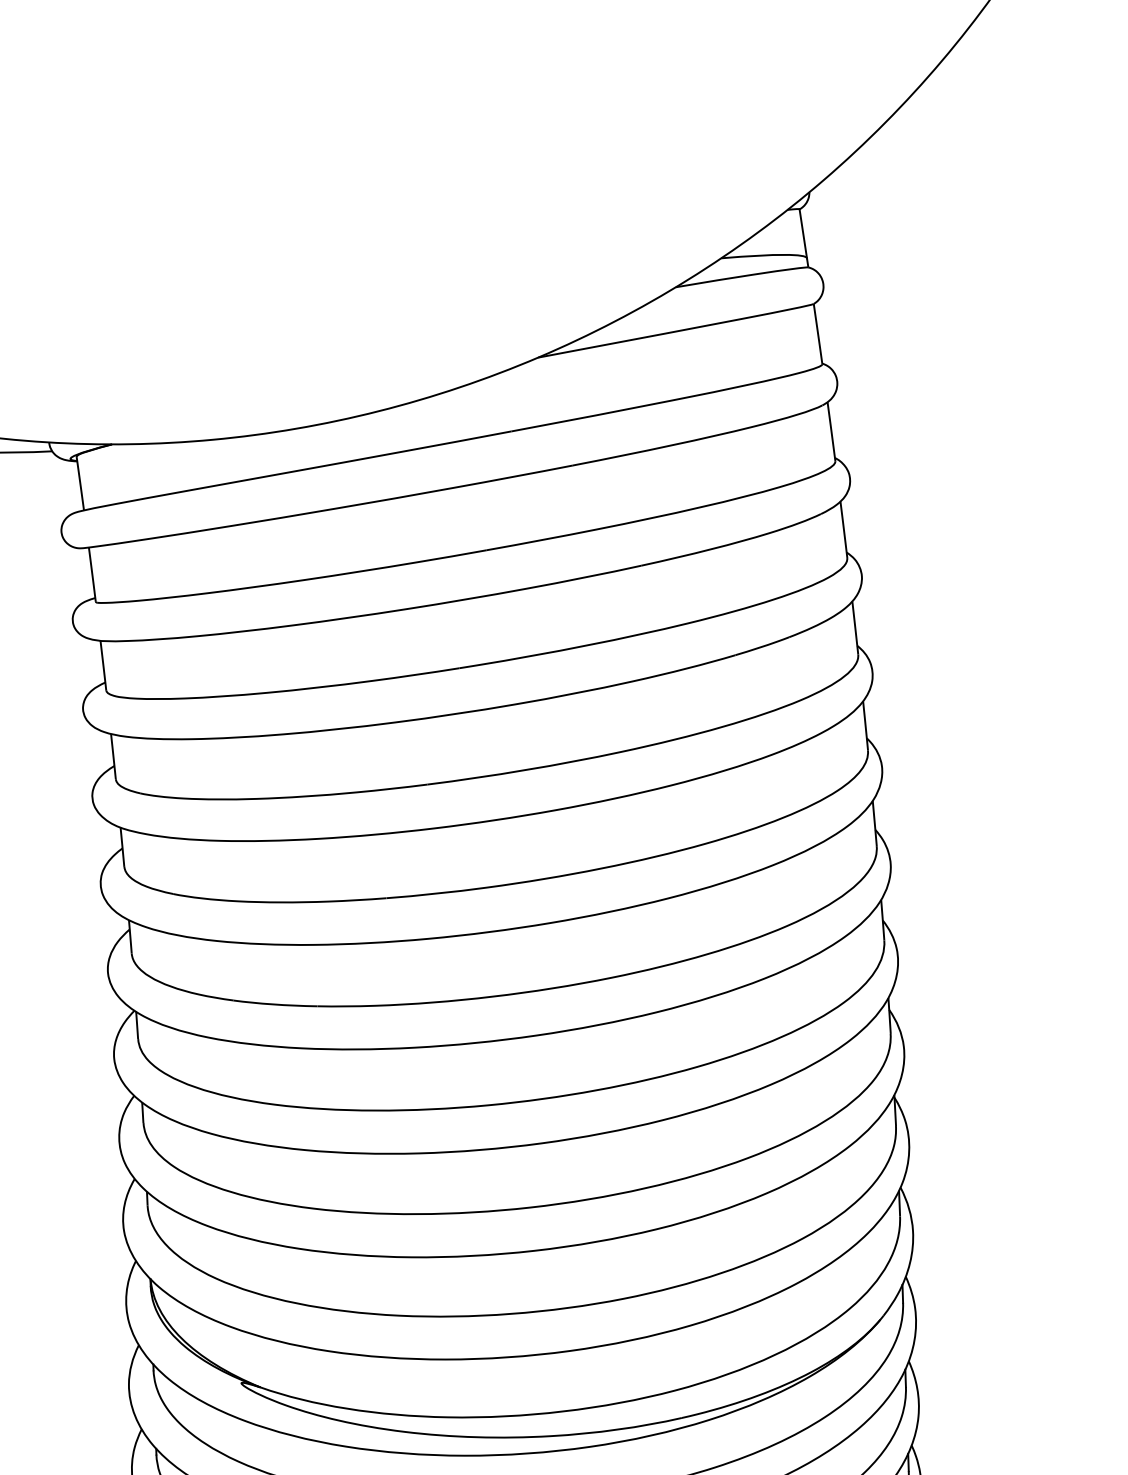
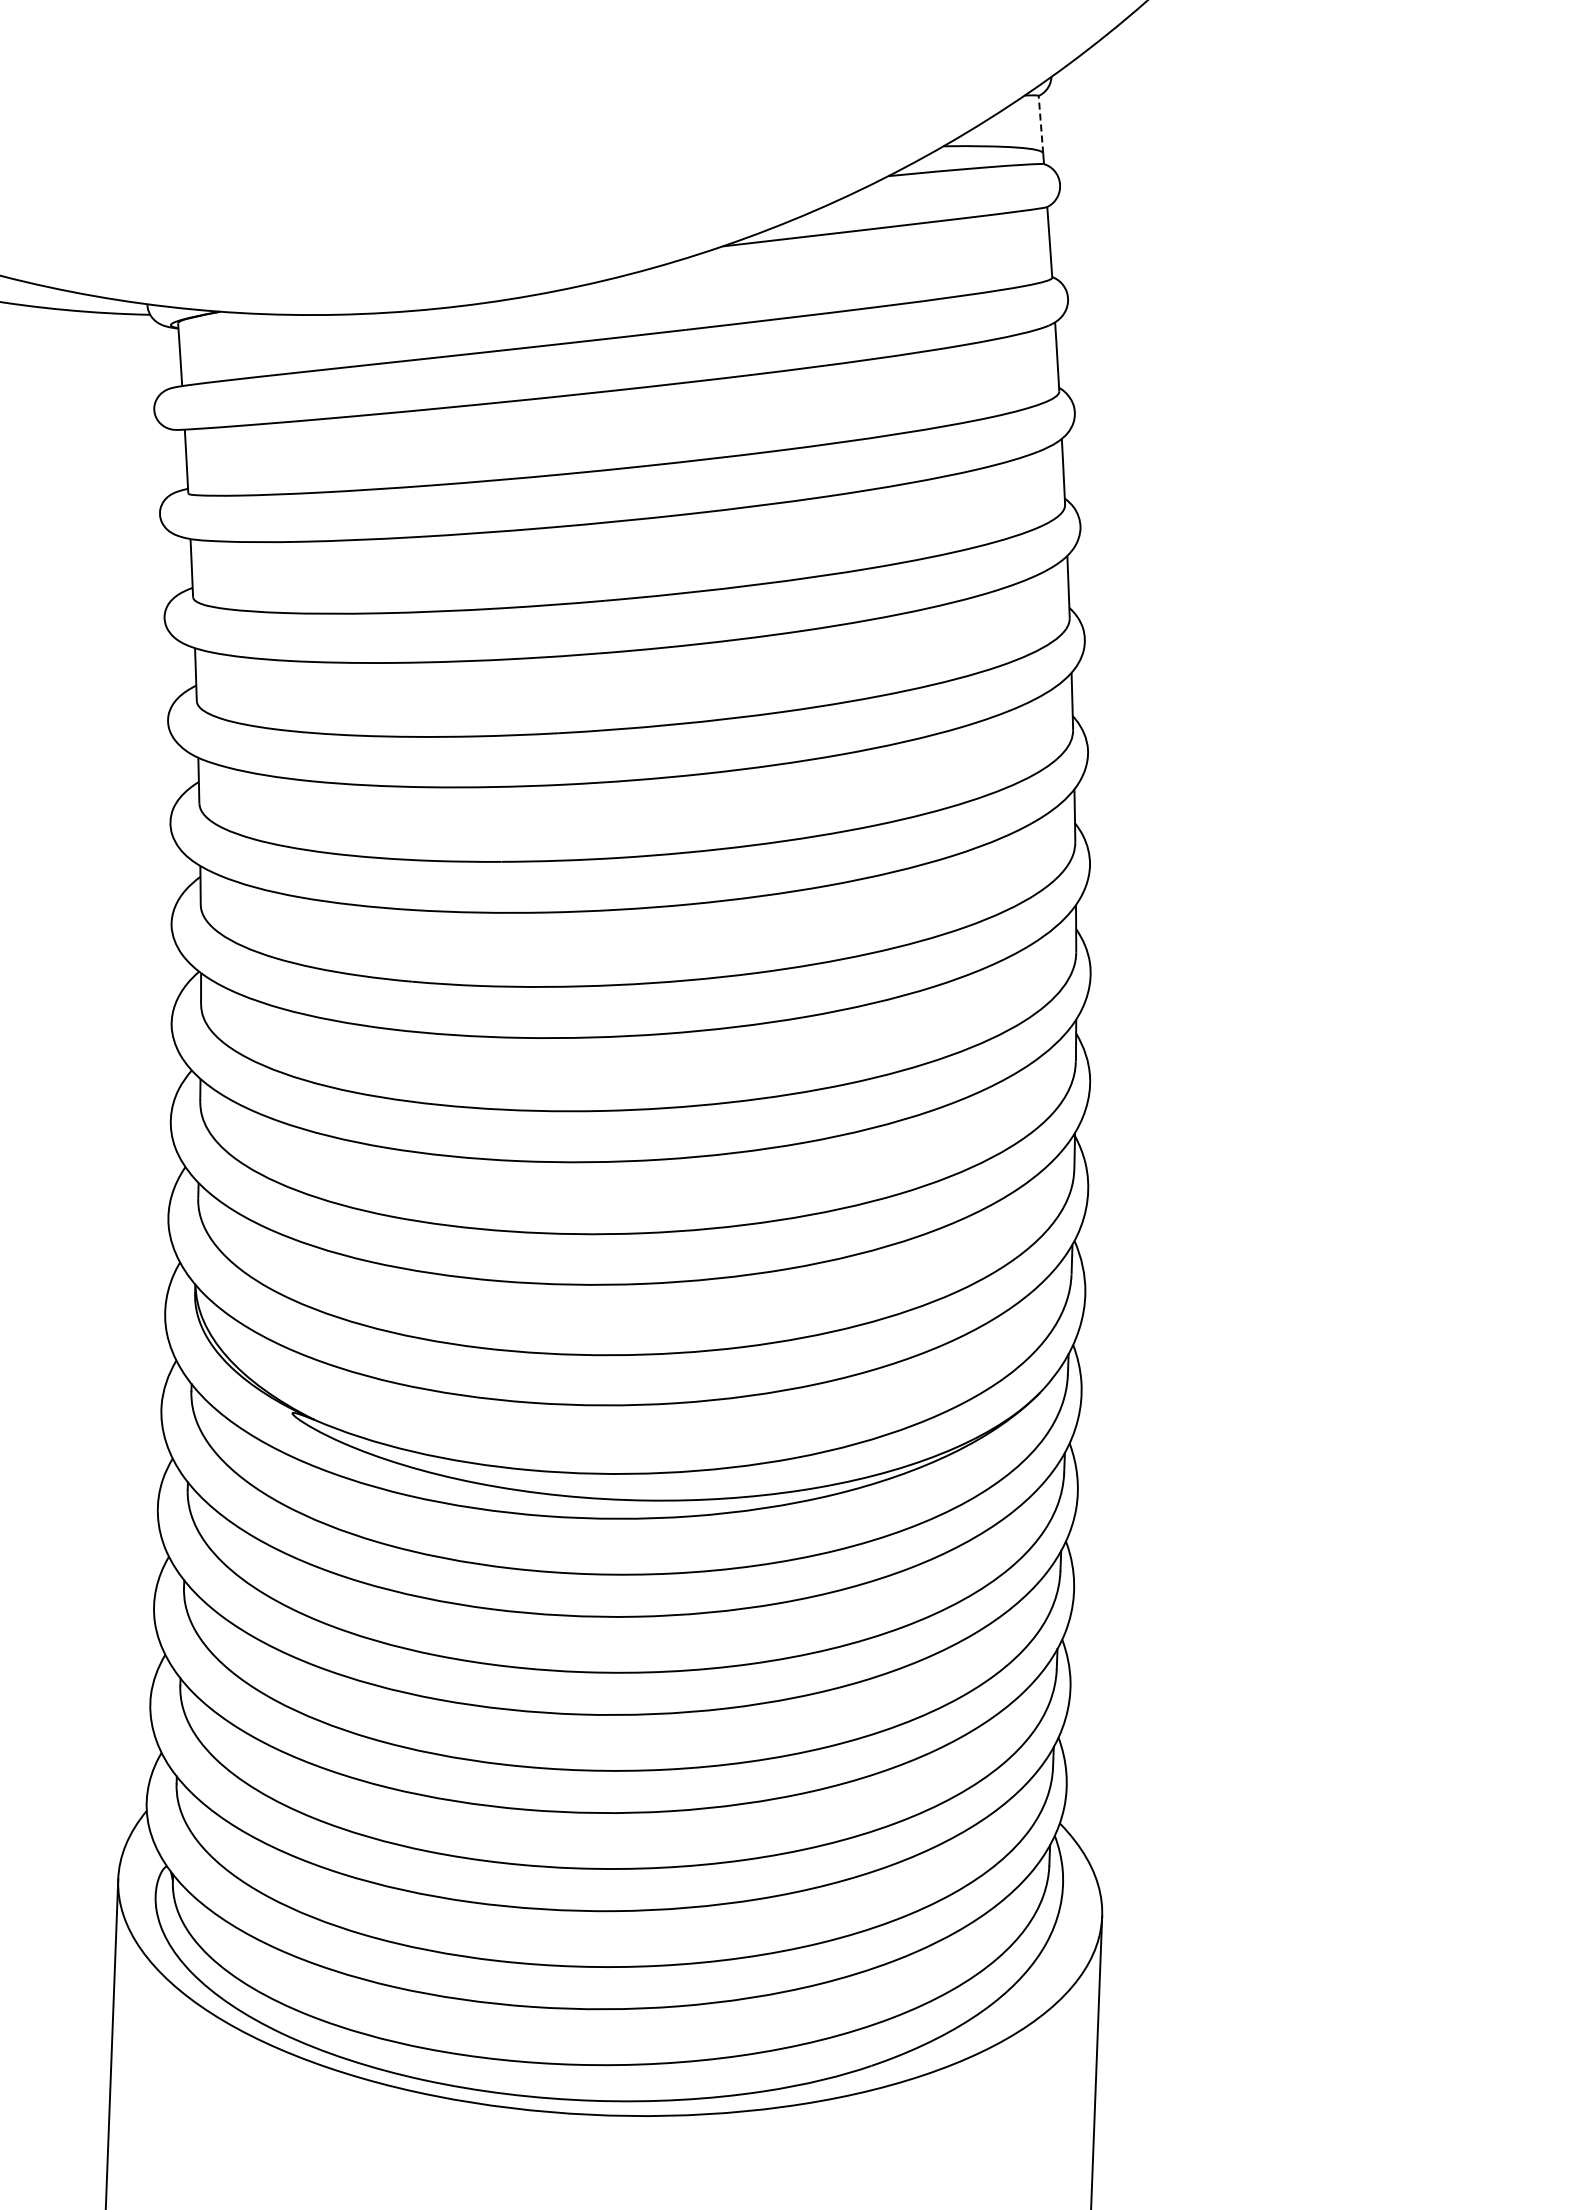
line: (802, 233) -> (1040, 124), solid -> dashed

